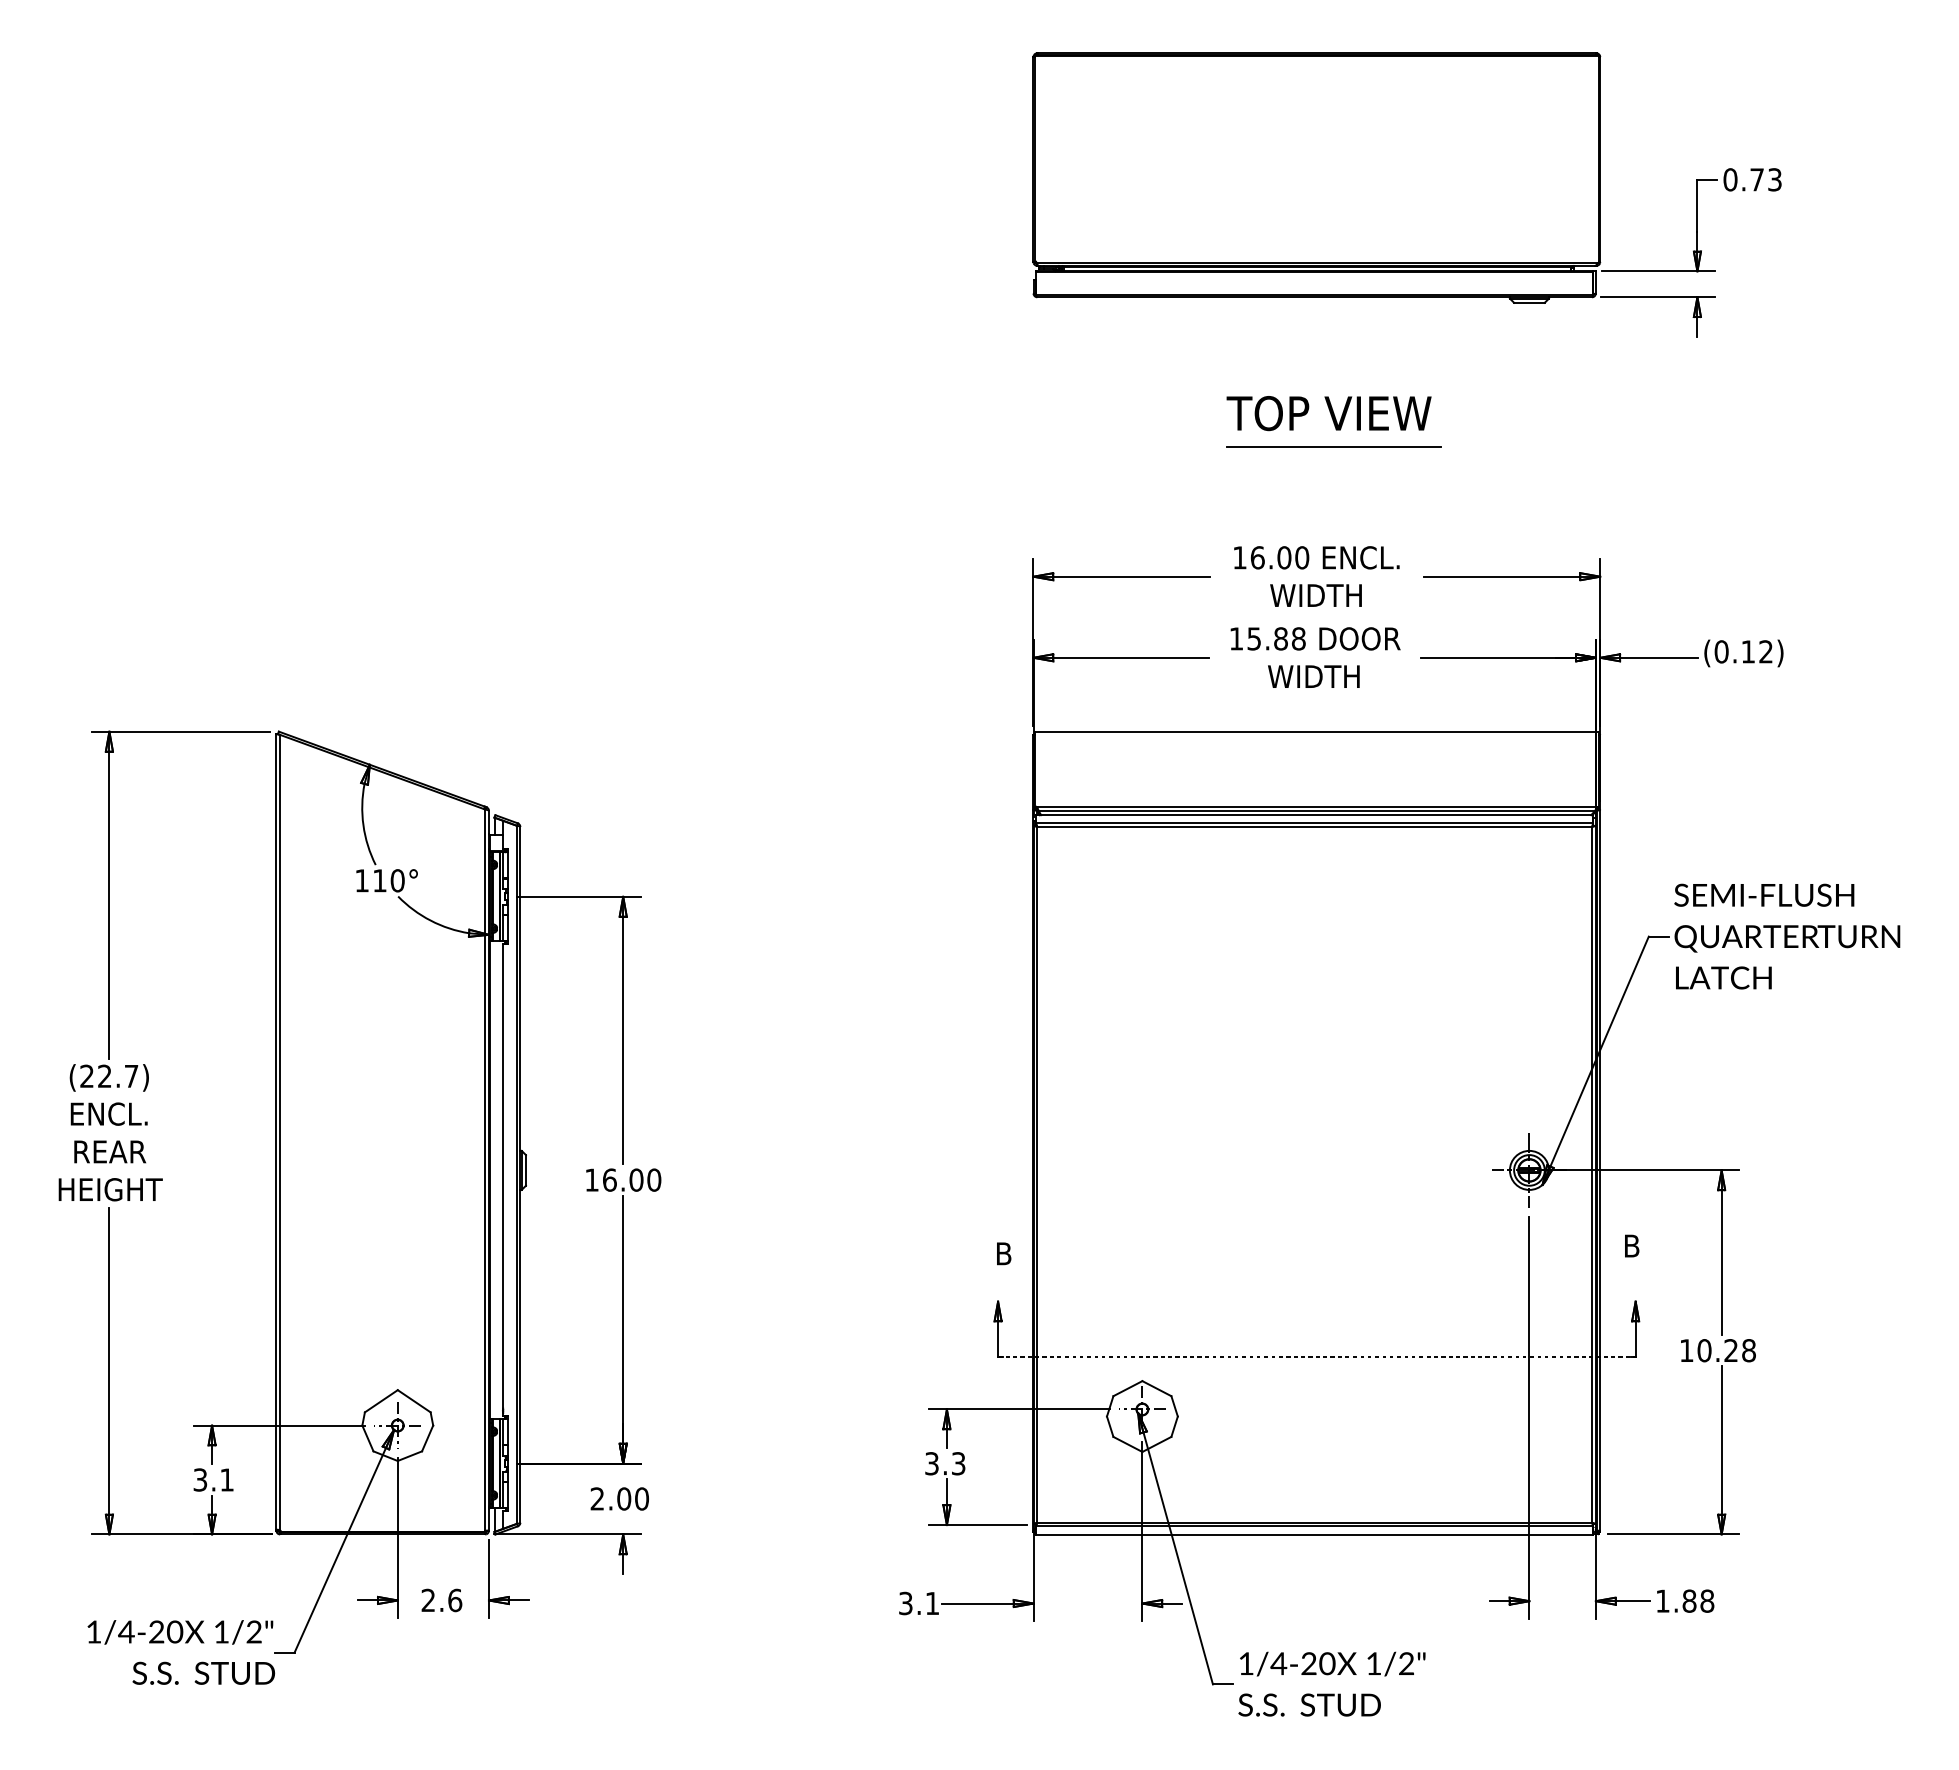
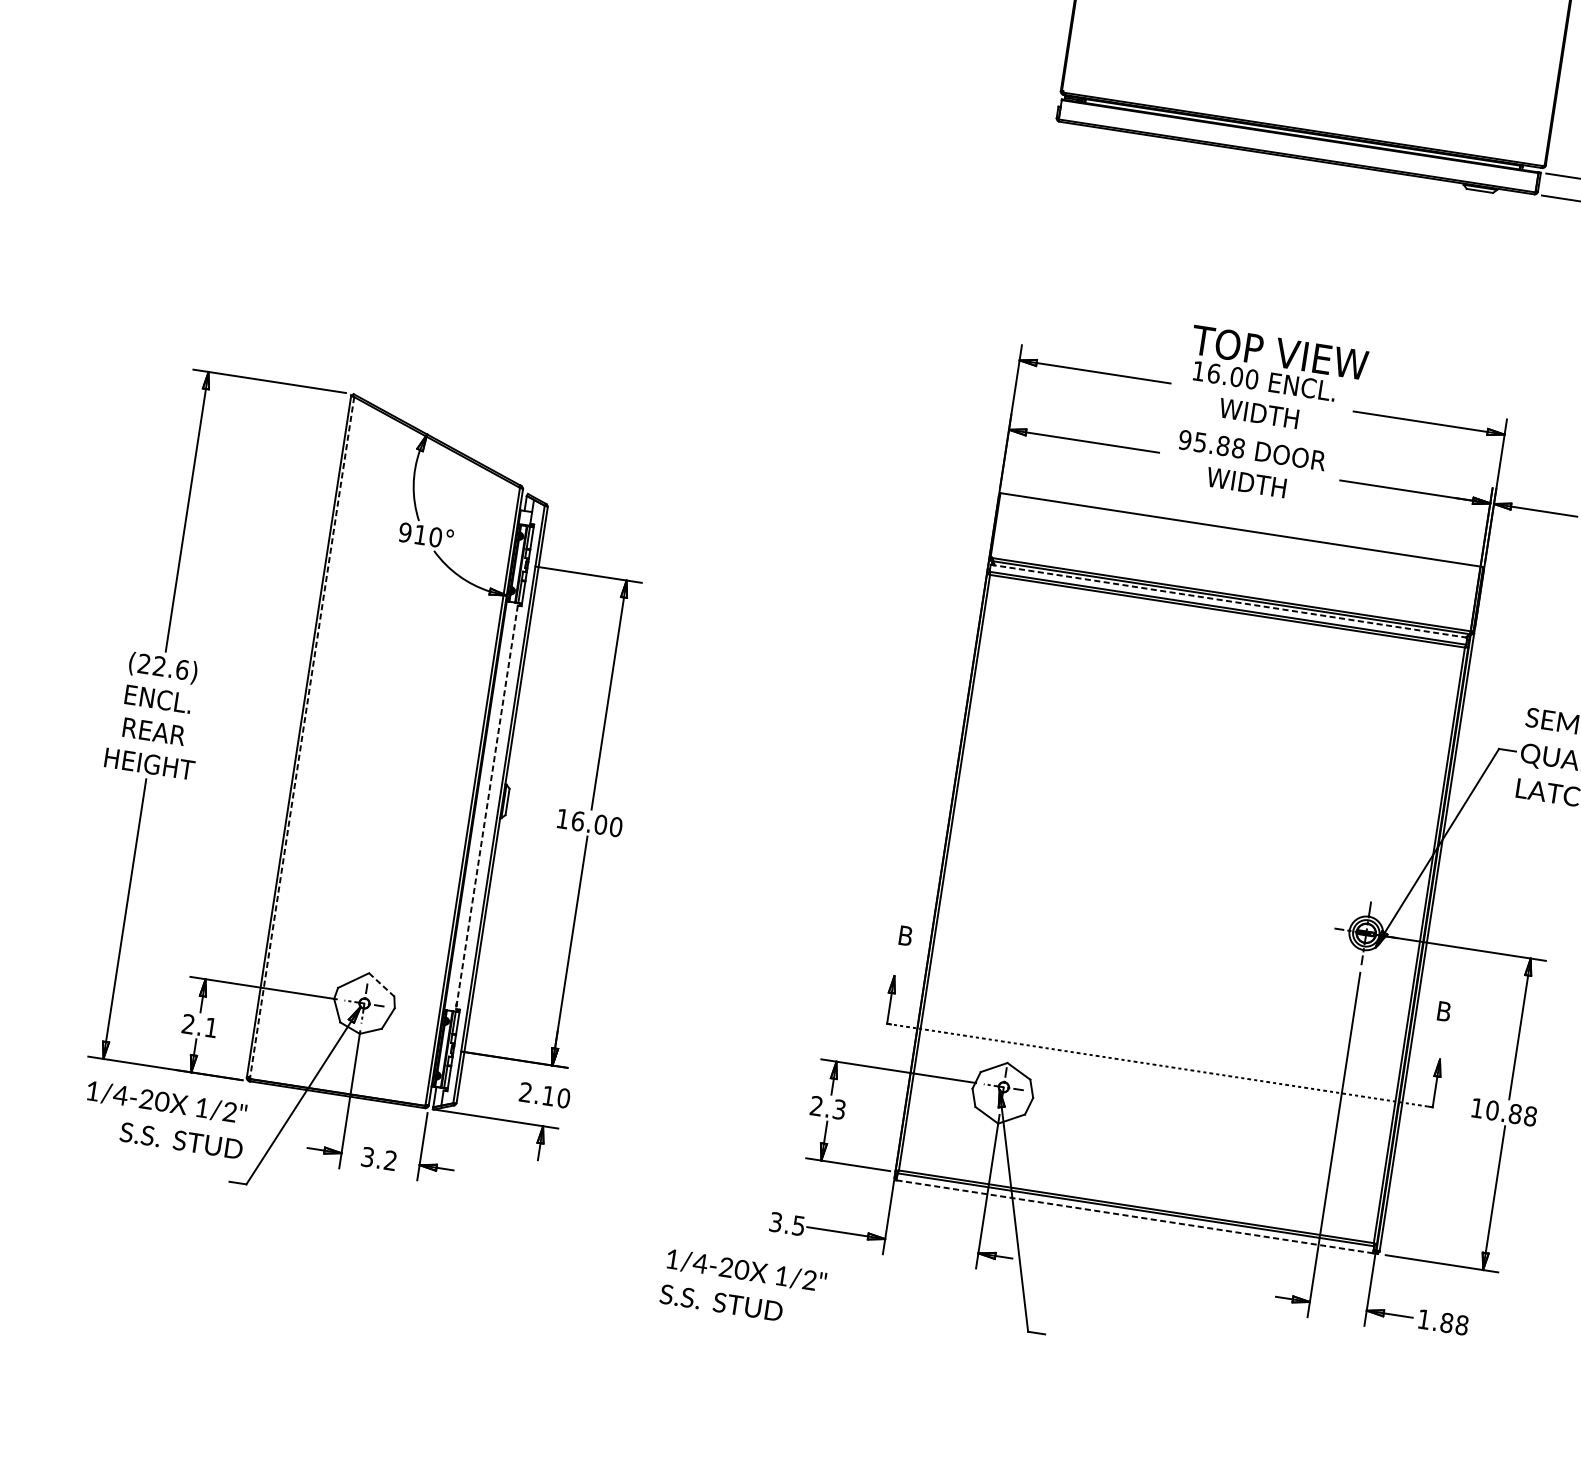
text: (1328, 413) -> (1279, 352), moved
line: (1333, 446) -> (1293, 288), removed
text: (1236, 638) -> (1185, 439), 15.88 -> 95.88
line: (1314, 815) -> (1228, 601), solid -> dashed
text: (362, 880) -> (405, 532), 110° -> 910°
text: (131, 1075) -> (182, 669), (22.7) -> (22.6)
line: (280, 1132) -> (302, 737), solid -> dashed
line: (503, 1180) -> (487, 807), solid -> dashed
text: (1731, 1350) -> (1515, 1113), 10.28 -> 10.88
line: (414, 1401) -> (381, 985), solid -> dashed
text: (931, 1463) -> (816, 1105), 3.3 -> 2.3
text: (200, 1479) -> (188, 1023), 3.1 -> 2.1
text: (624, 1498) -> (548, 1095), 2.00 -> 2.10
line: (1314, 1534) -> (1134, 1216), solid -> dashed
text: (441, 1600) -> (378, 1158), 2.6 -> 3.2
text: (931, 1603) -> (797, 1225), 3.1 -> 3.5
text: (181, 1652) -> (165, 1120), moved
text: (1331, 1683) -> (742, 1287), moved

